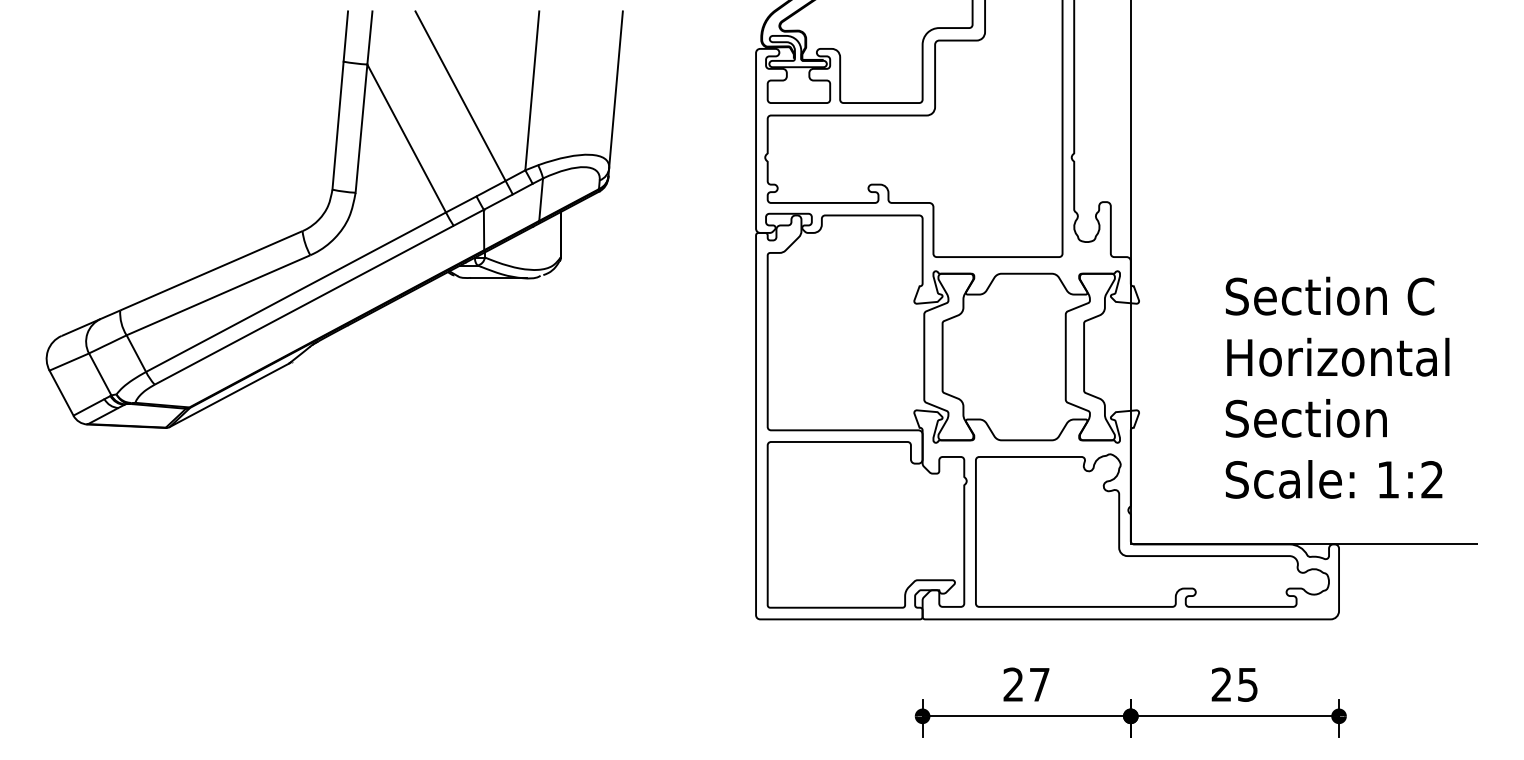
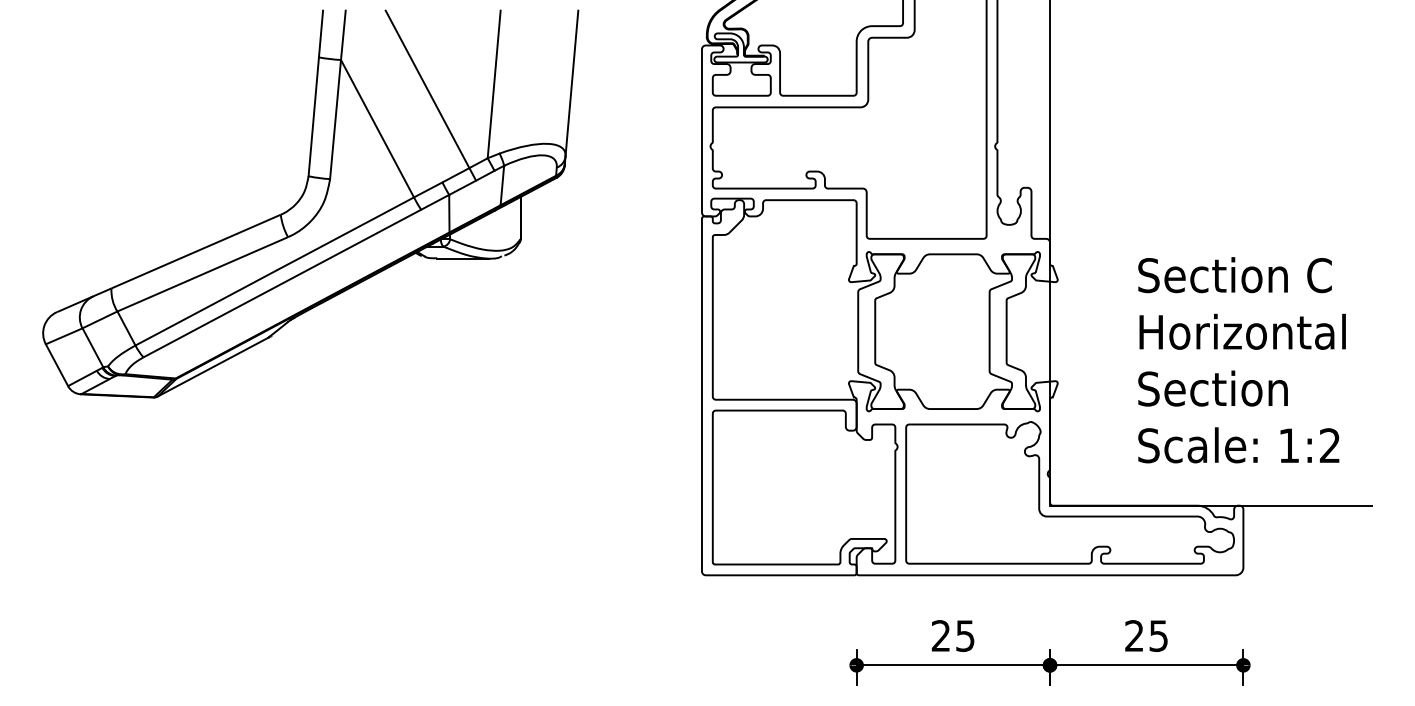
text: (1039, 684) -> (965, 635), 27 -> 25

